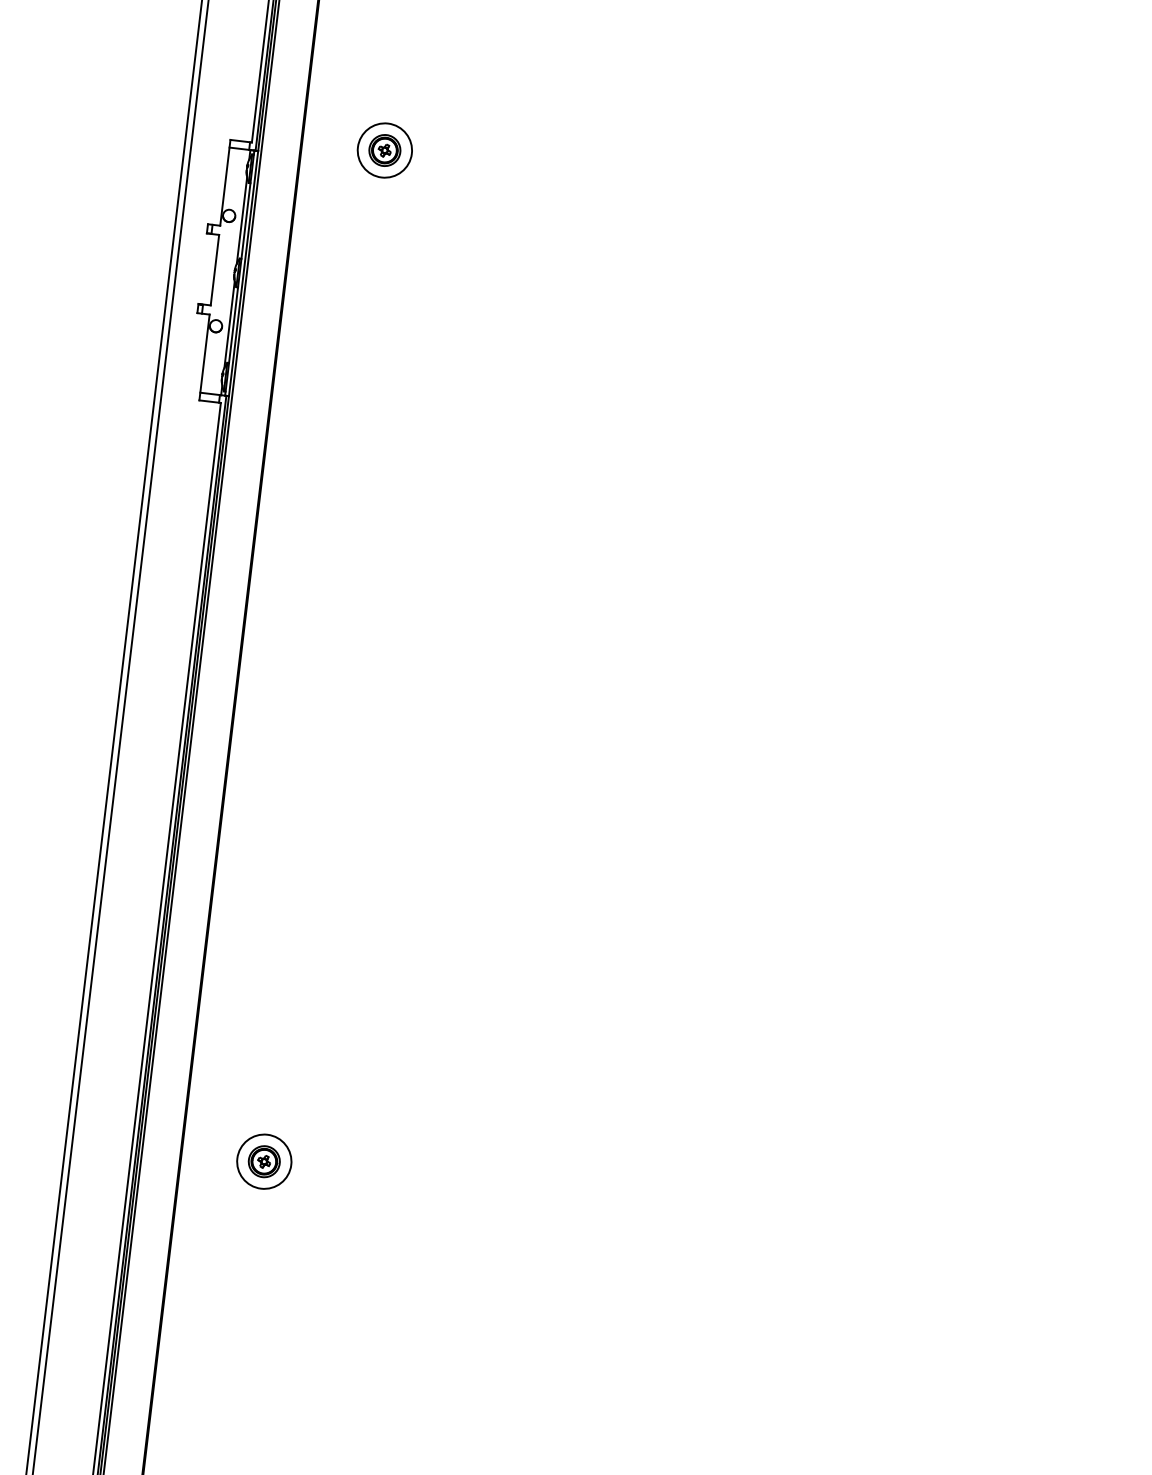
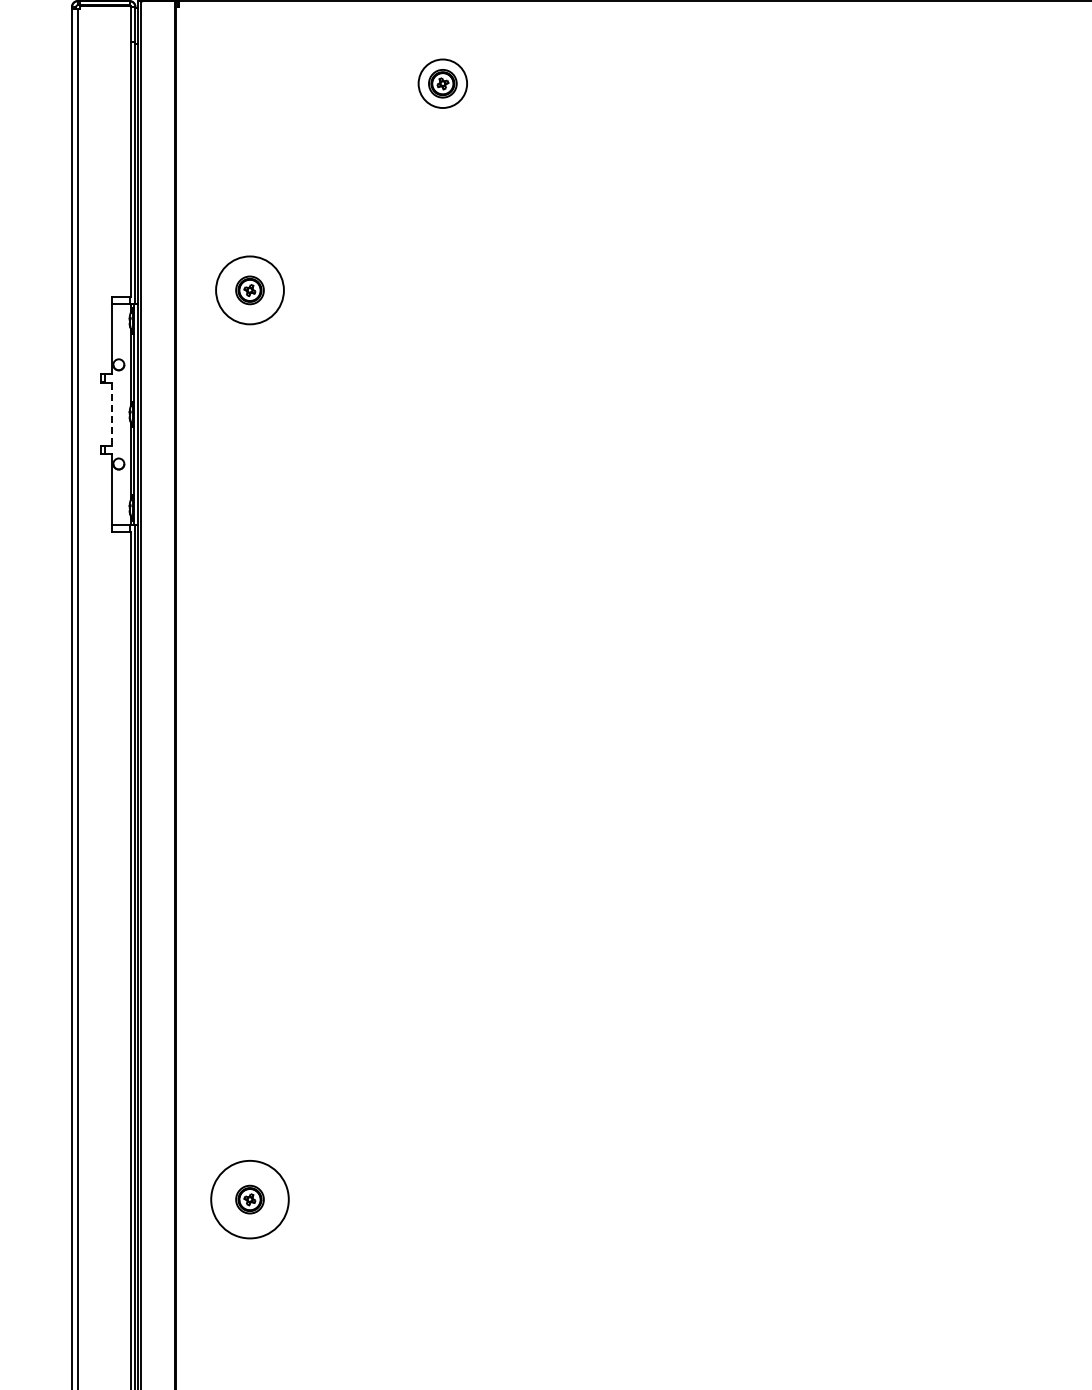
circle: (384, 150) -> (249, 290), size x1.4
line: (214, 270) -> (111, 414), solid -> dashed
circle: (263, 1161) -> (249, 1199), size x1.6

